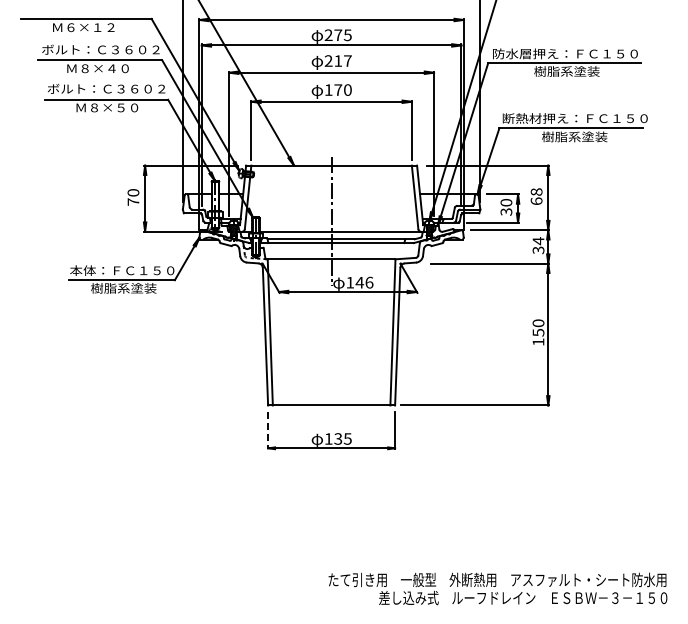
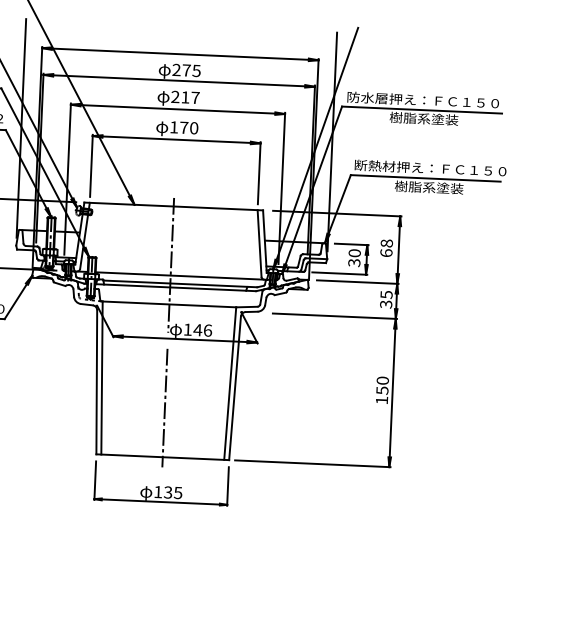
text: (538, 241) -> (386, 295), 34 -> 35
line: (331, 358) -> (164, 408), added
line: (268, 431) -> (95, 481), dashed -> solid

